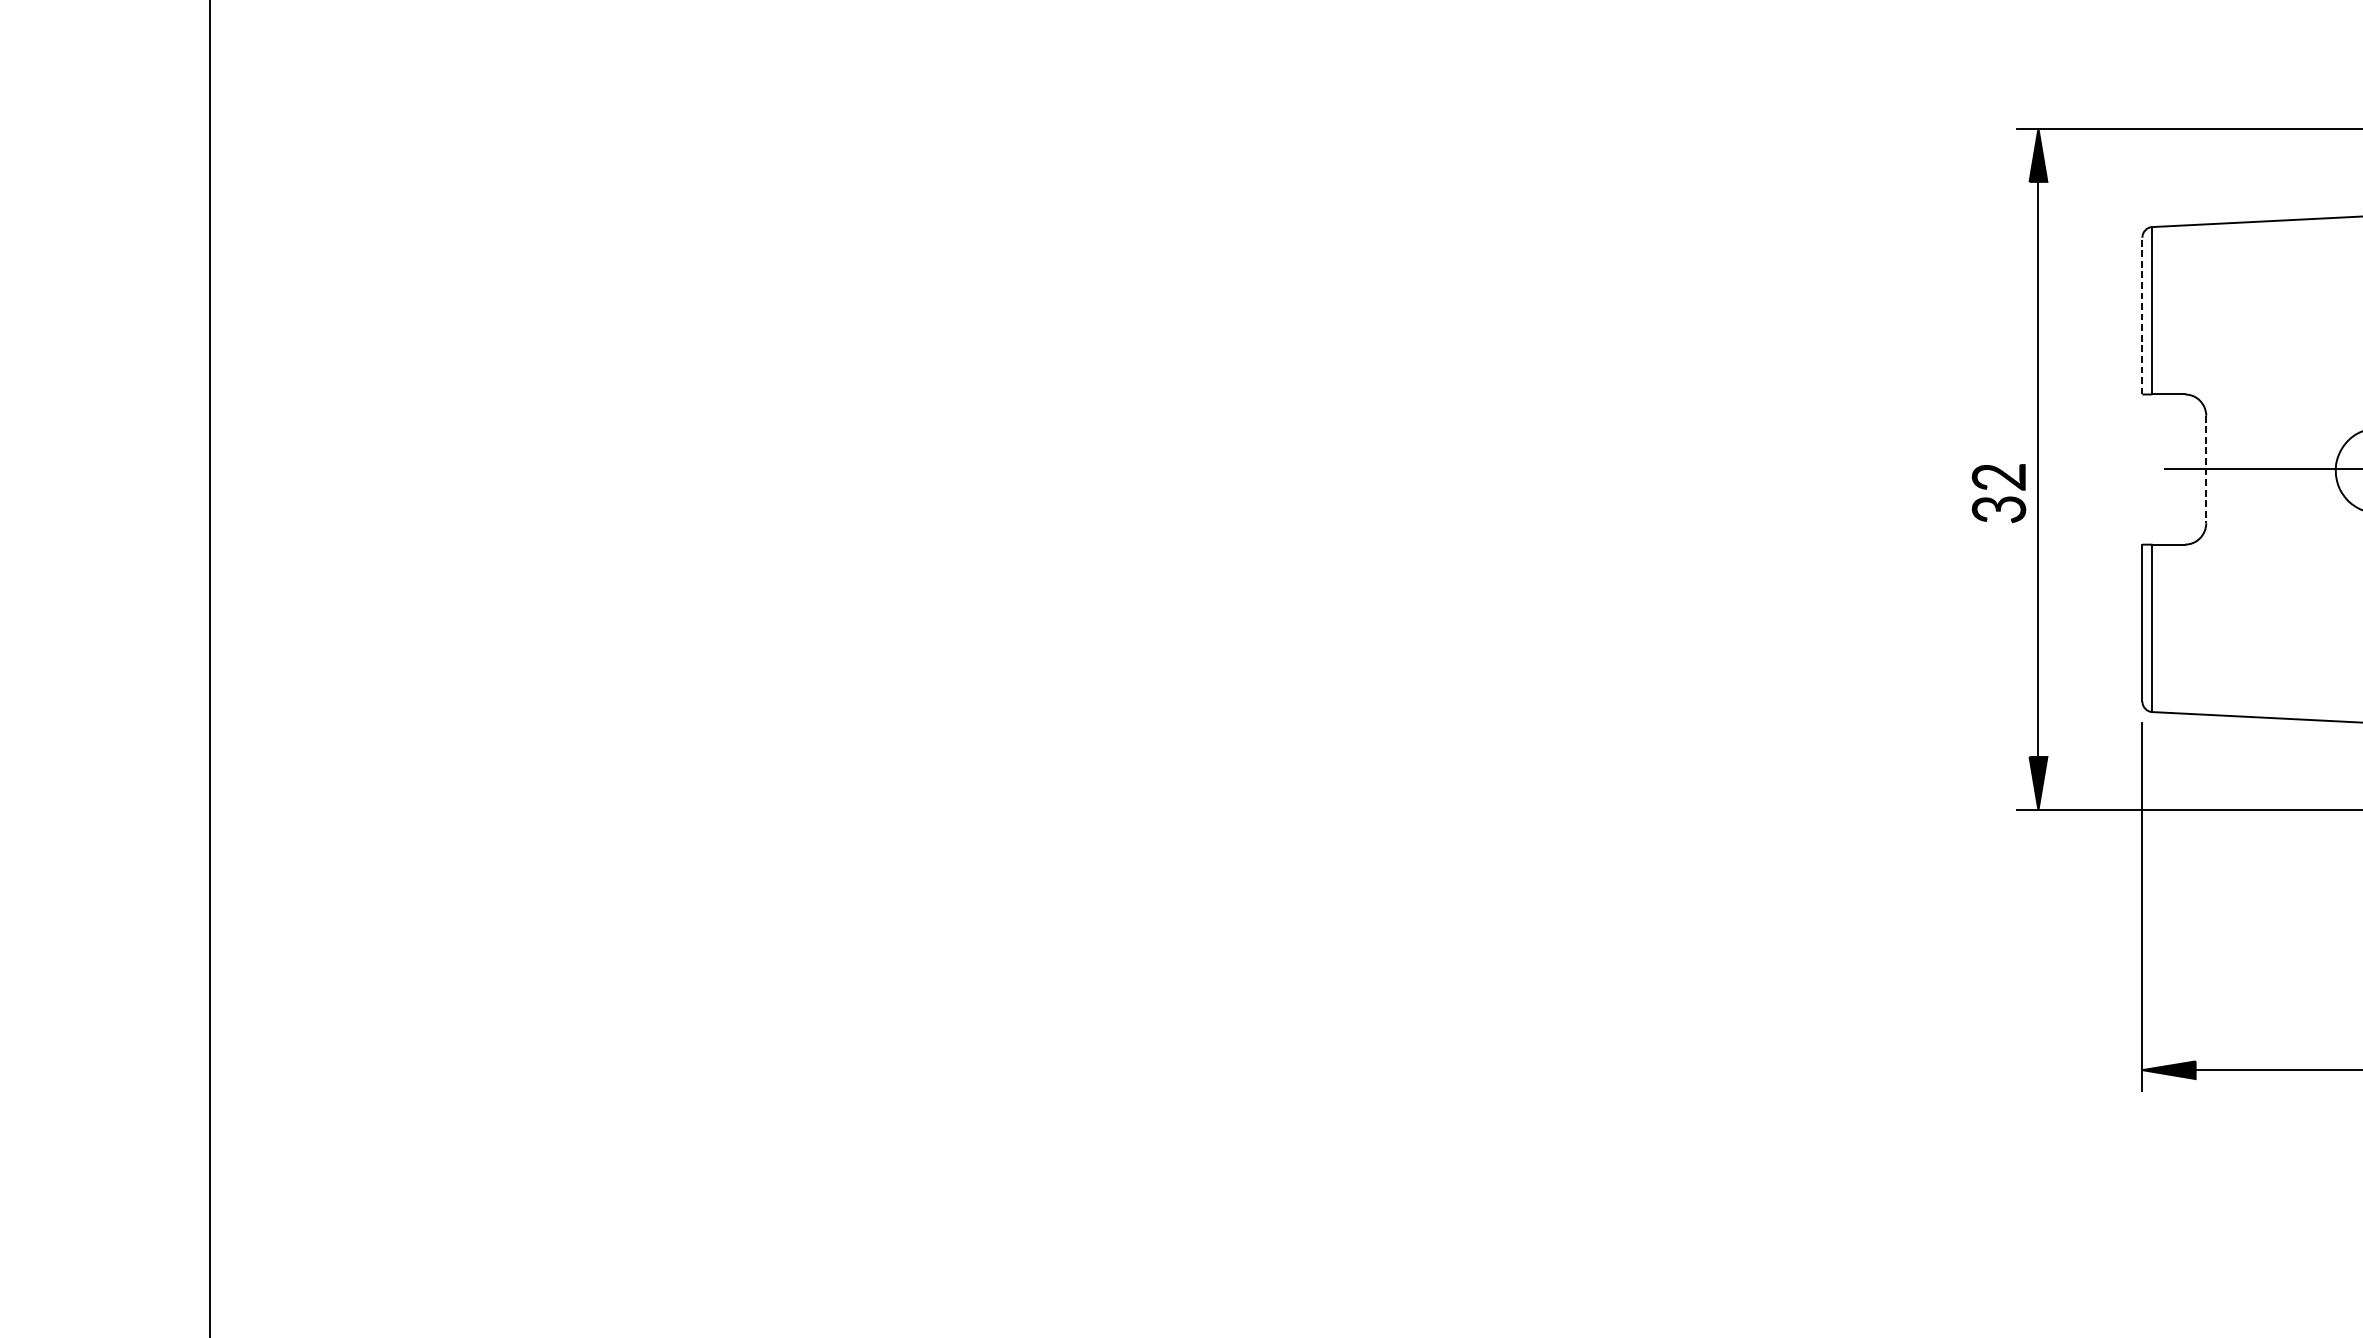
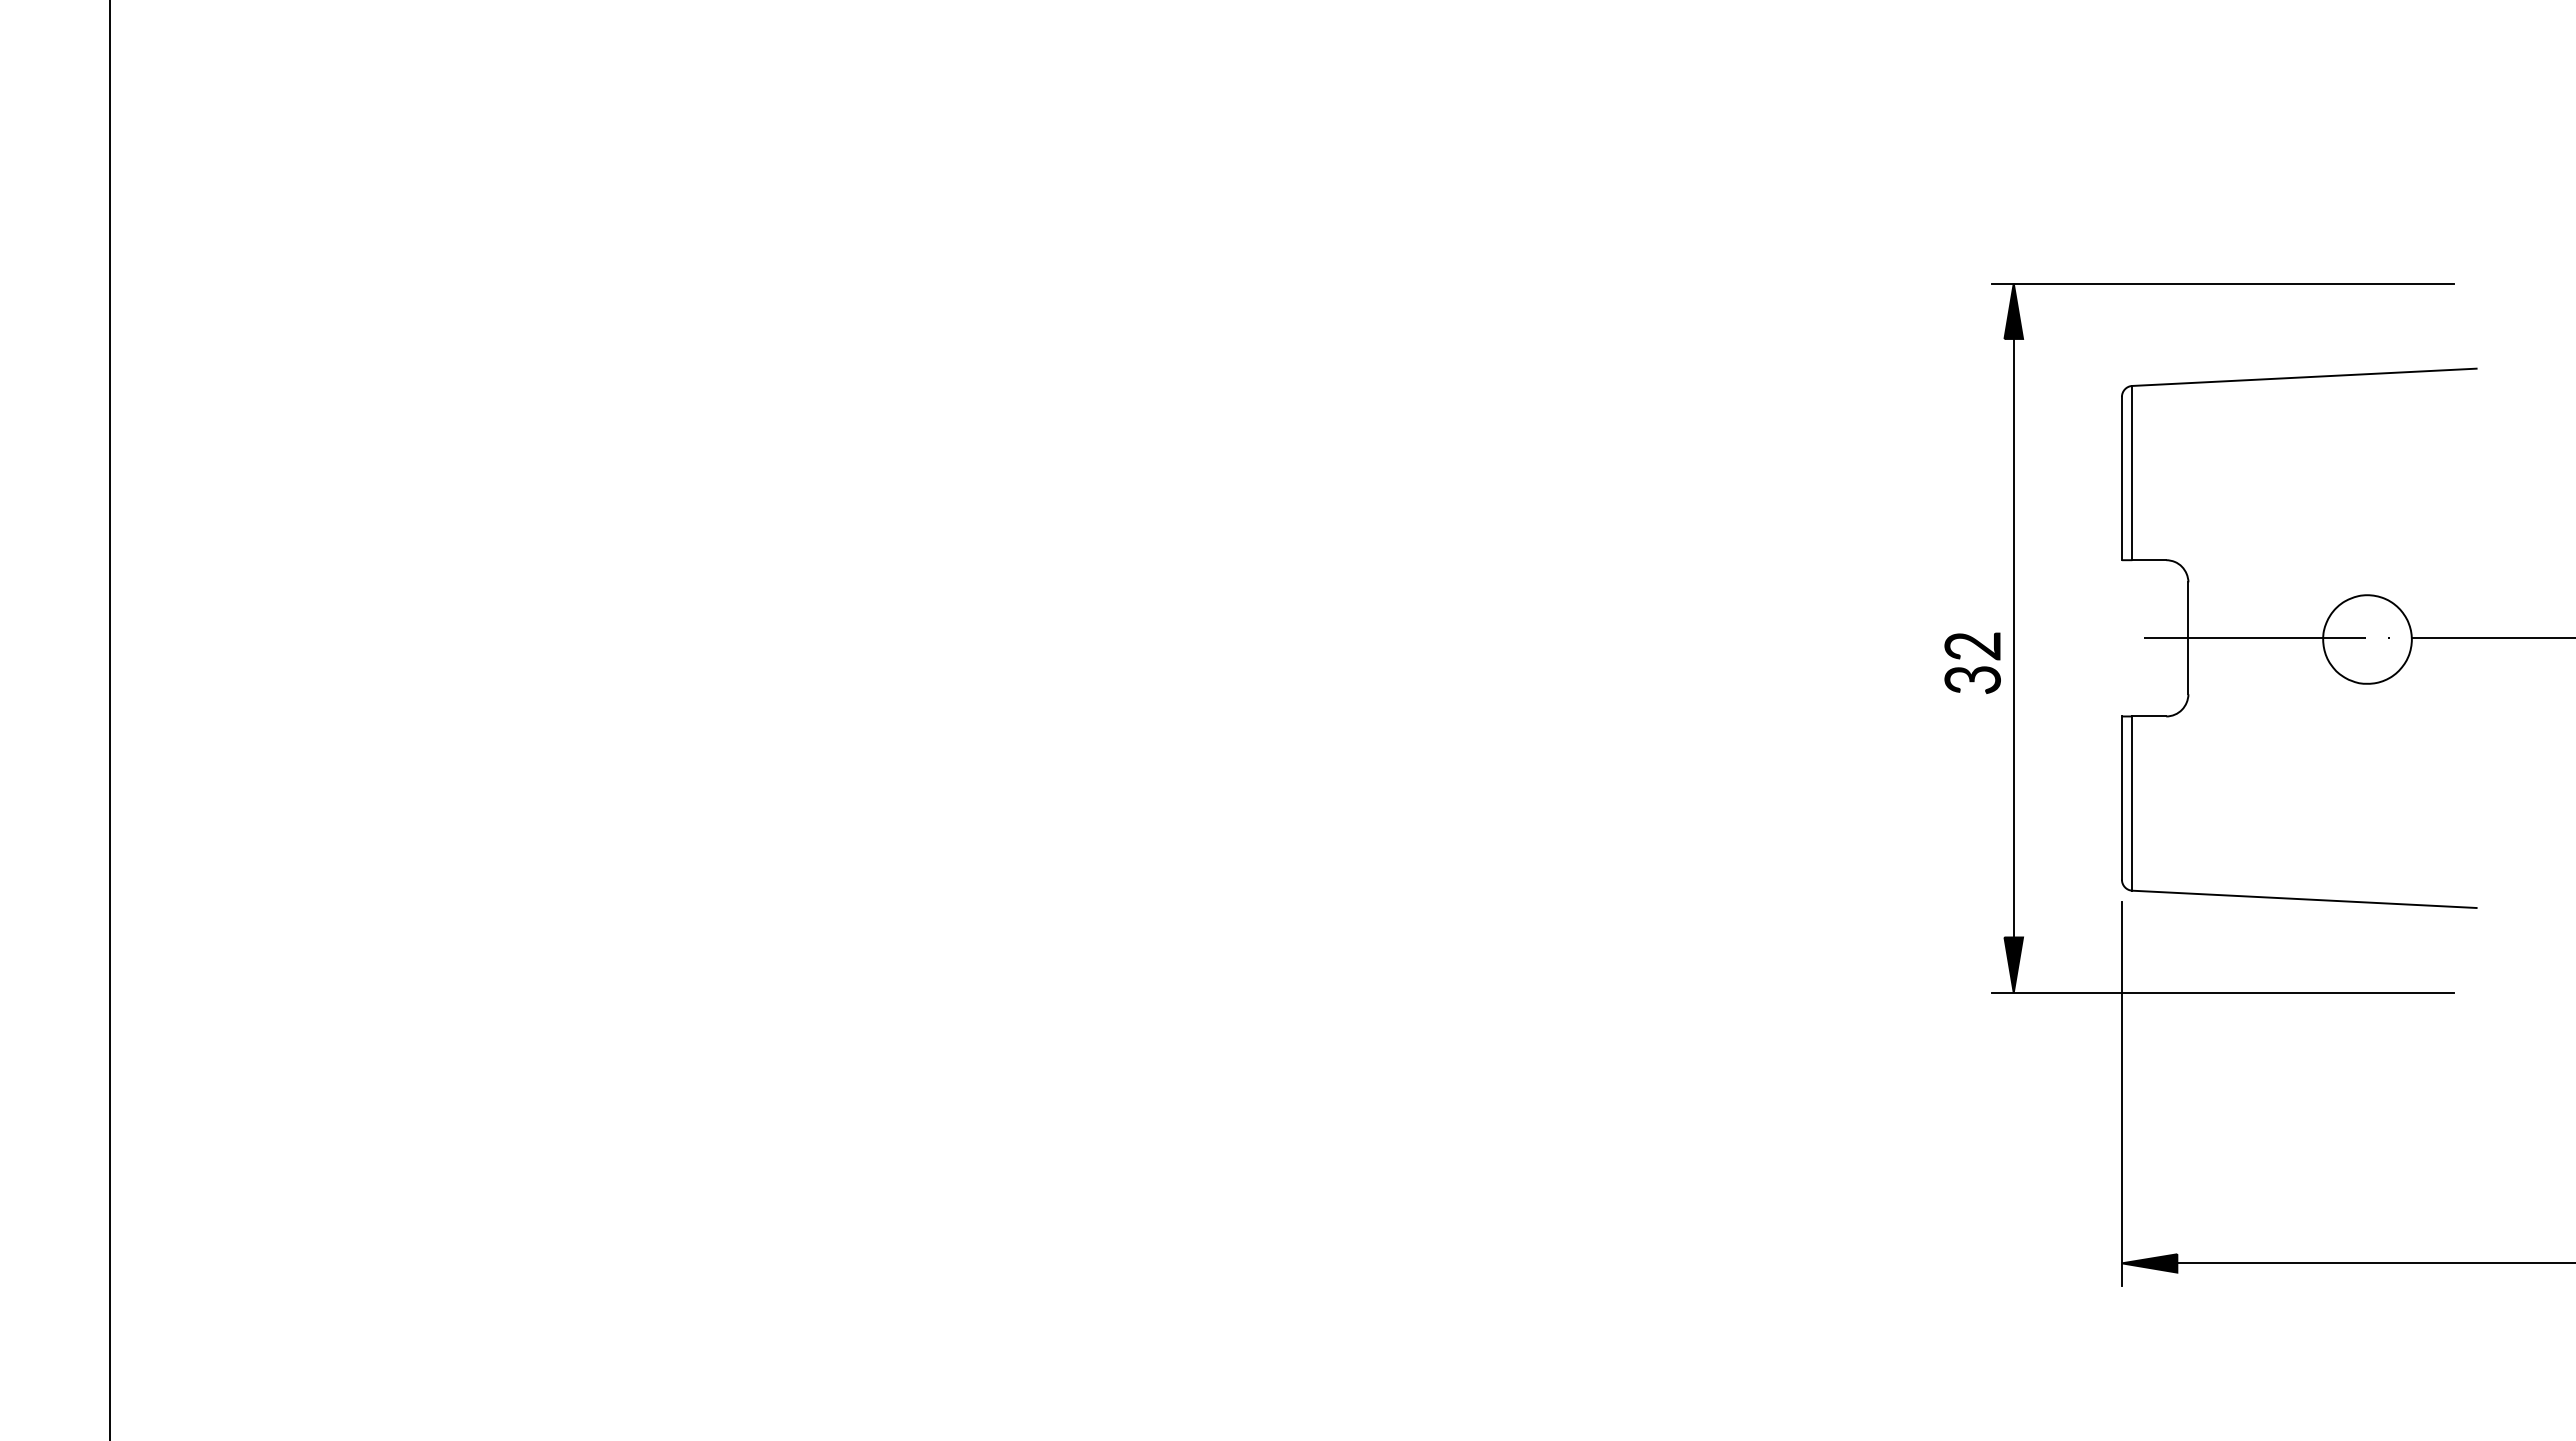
line: (2141, 315) -> (2121, 478), dashed -> solid
line: (2206, 469) -> (2188, 638), dashed -> solid

